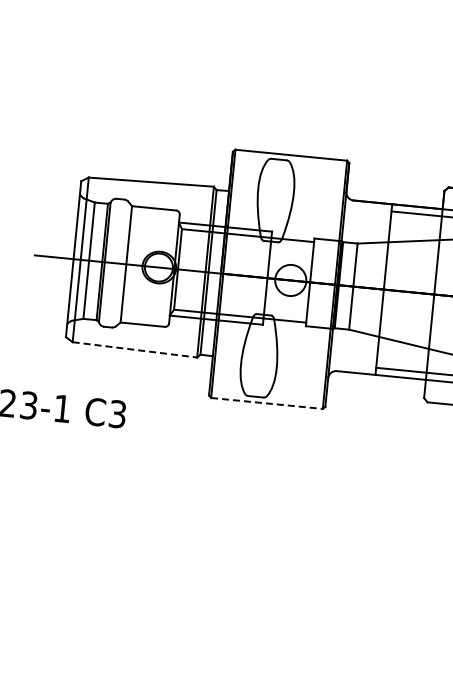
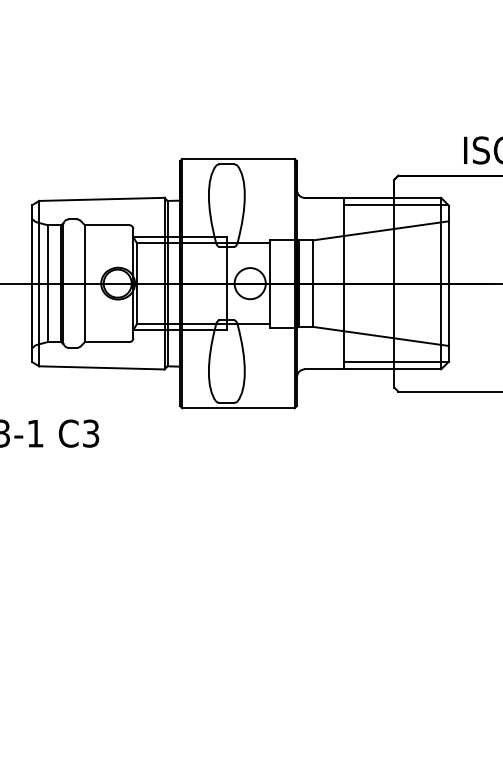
line: (134, 349) -> (101, 367), dashed -> solid
line: (267, 403) -> (239, 408), dashed -> solid

